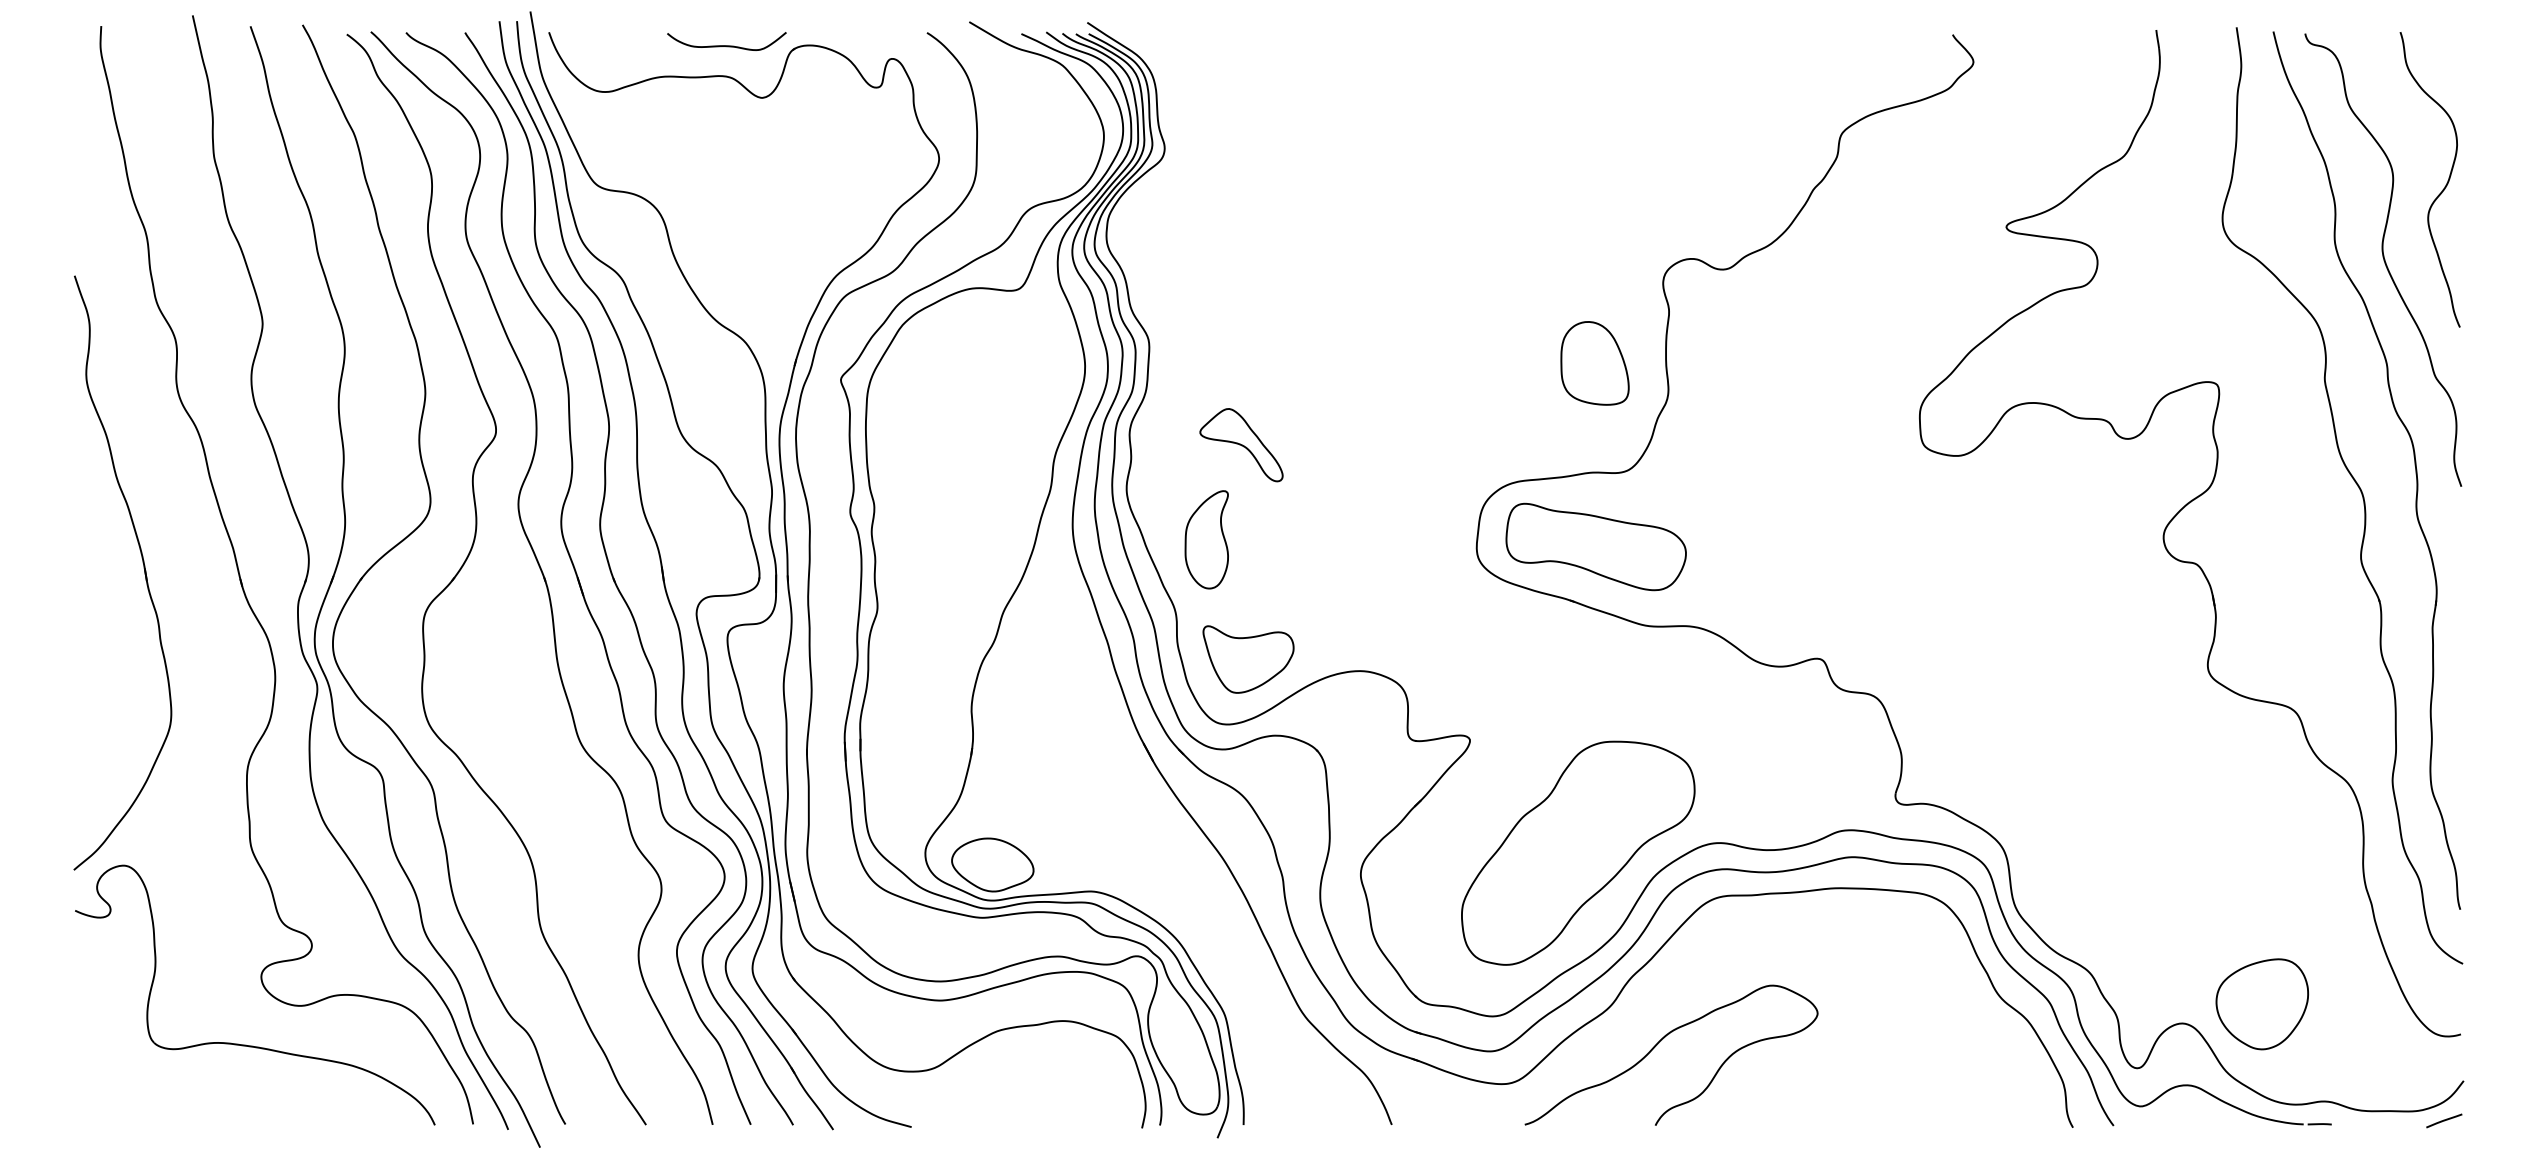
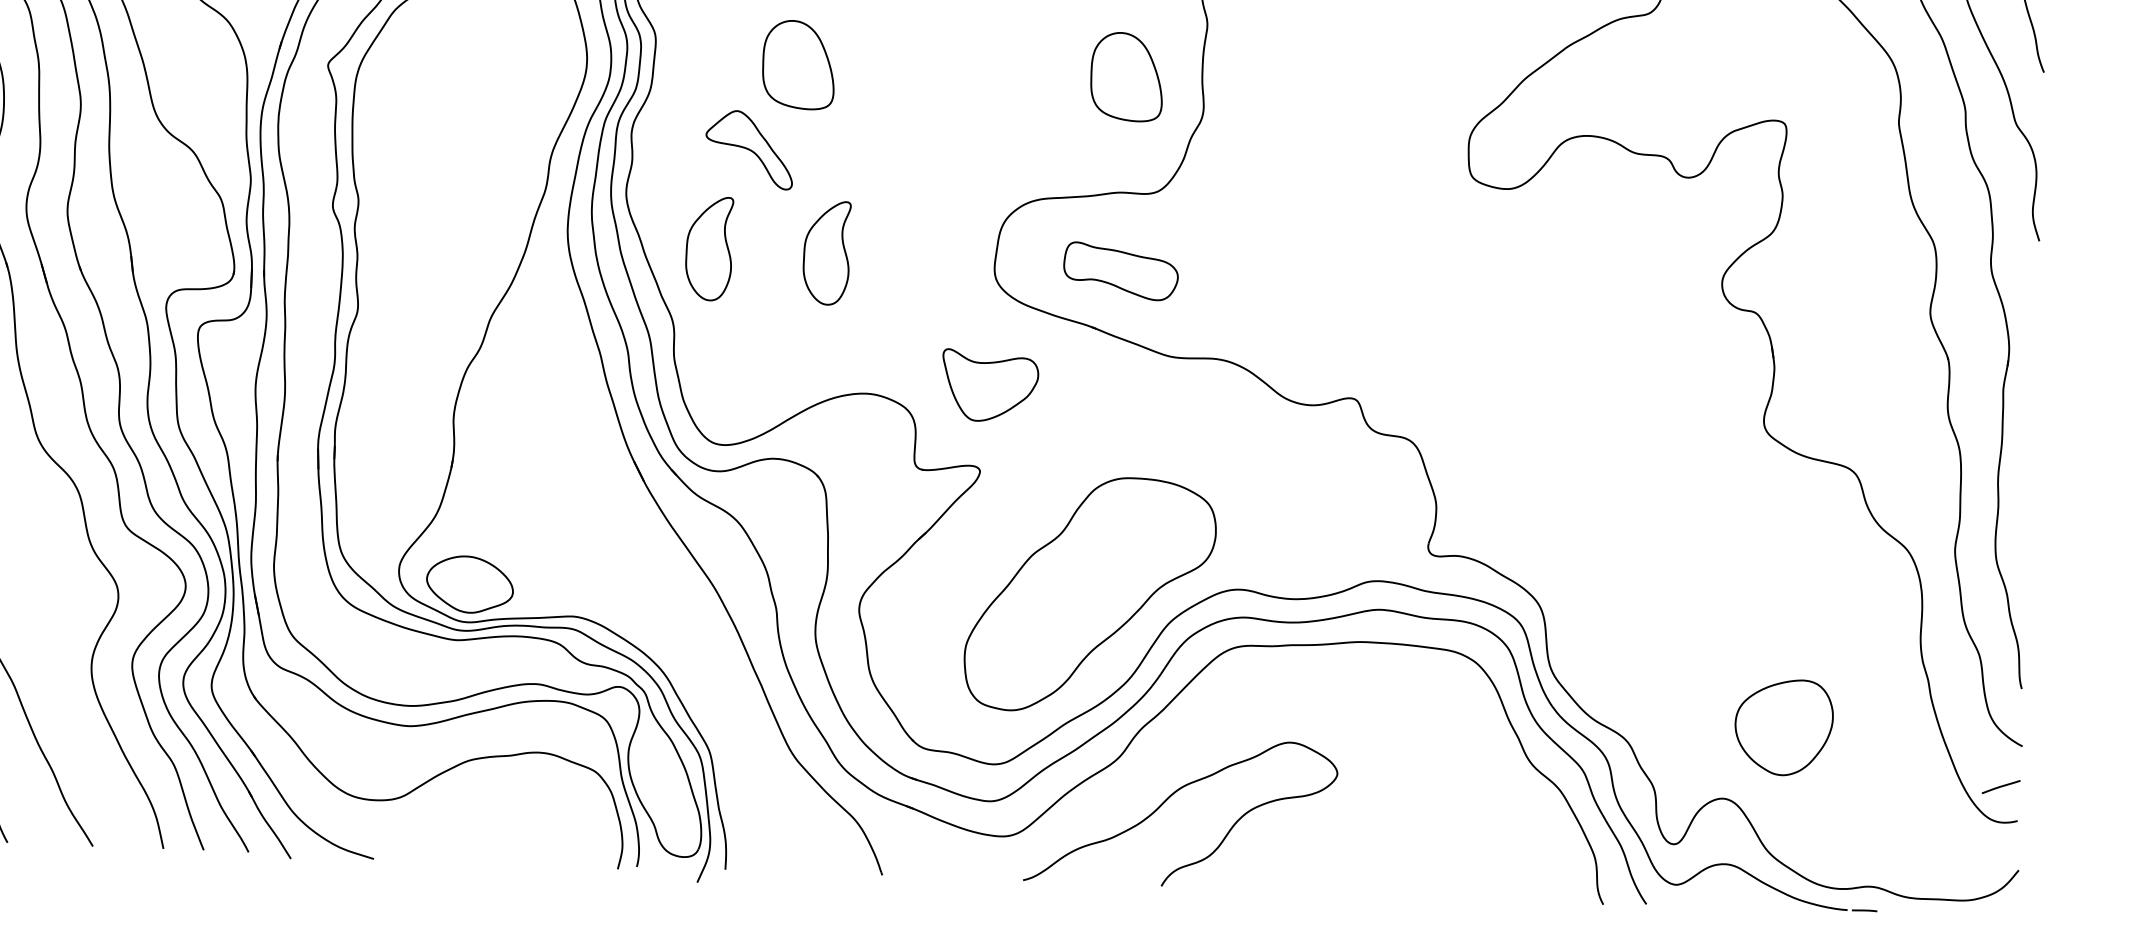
part: (1284, 363) -> (798, 65), added
part: (1317, 539) -> (826, 252), added
part: (1595, 546) -> (1120, 270), size x0.6
part: (1248, 659) -> (990, 385), moved
part: (2261, 1004) -> (1783, 727), moved
line: (2444, 1120) -> (2001, 786), moved

